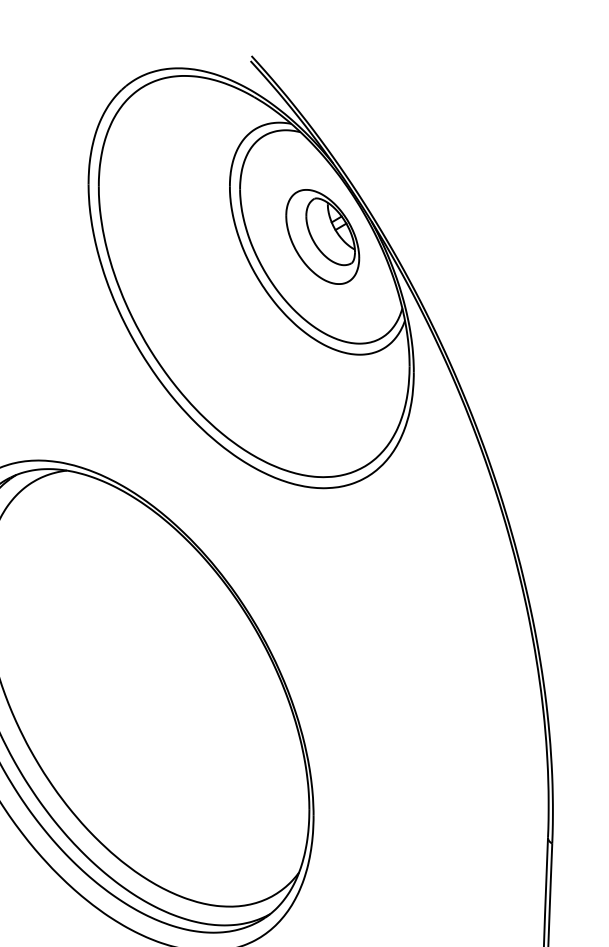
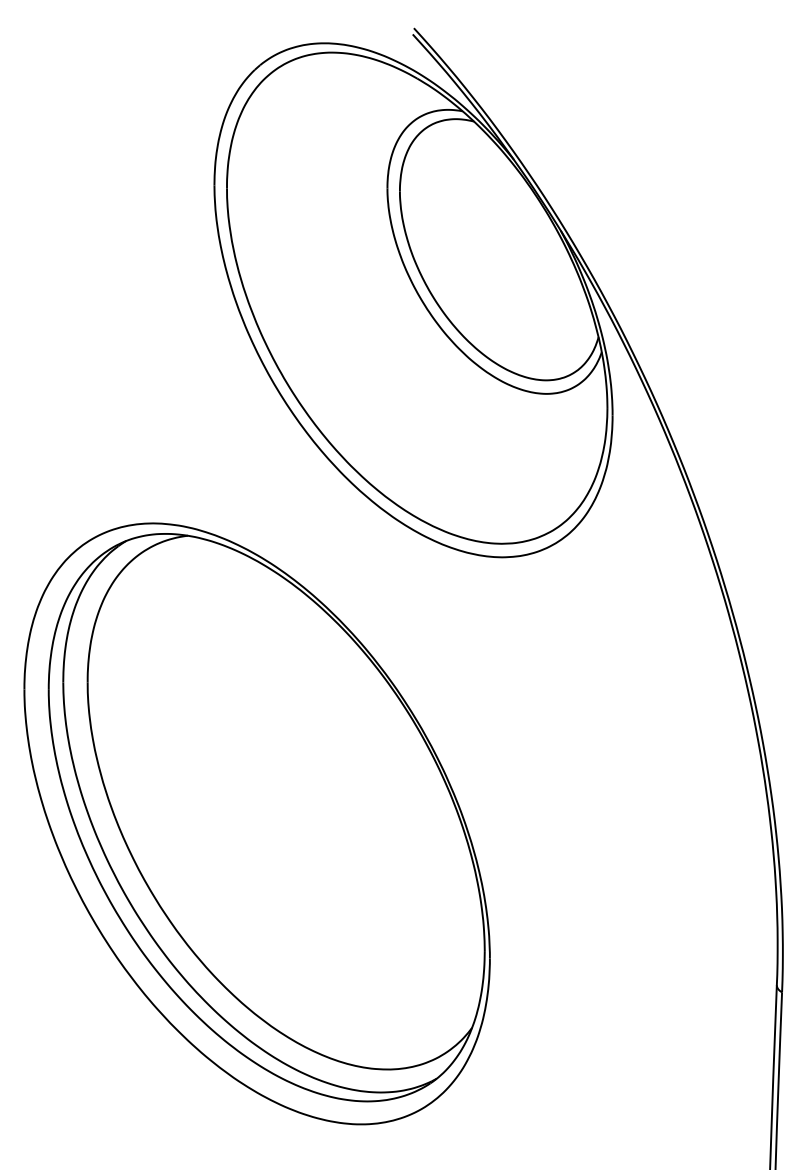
part: (322, 236) -> (500, 249), removed

